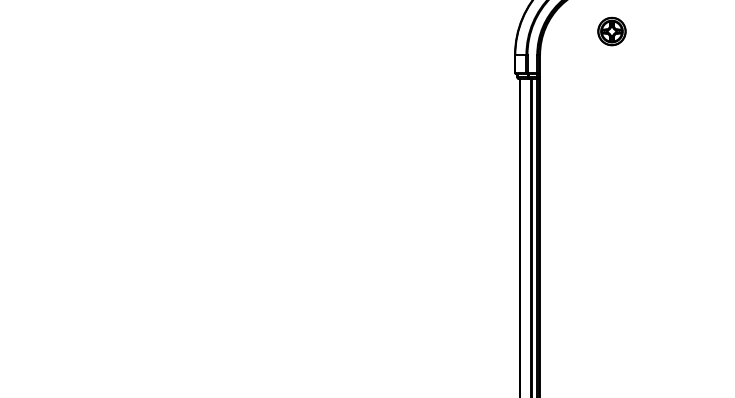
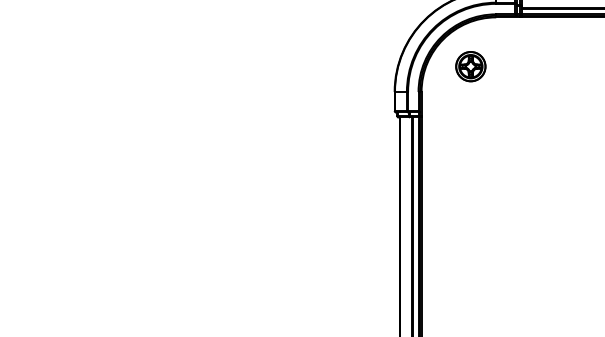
part: (611, 31) -> (470, 66), moved

